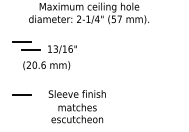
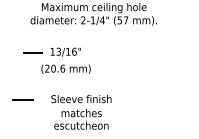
line: (21, 41) -> (22, 43), removed
text: (46, 65) -> (65, 68), moved

